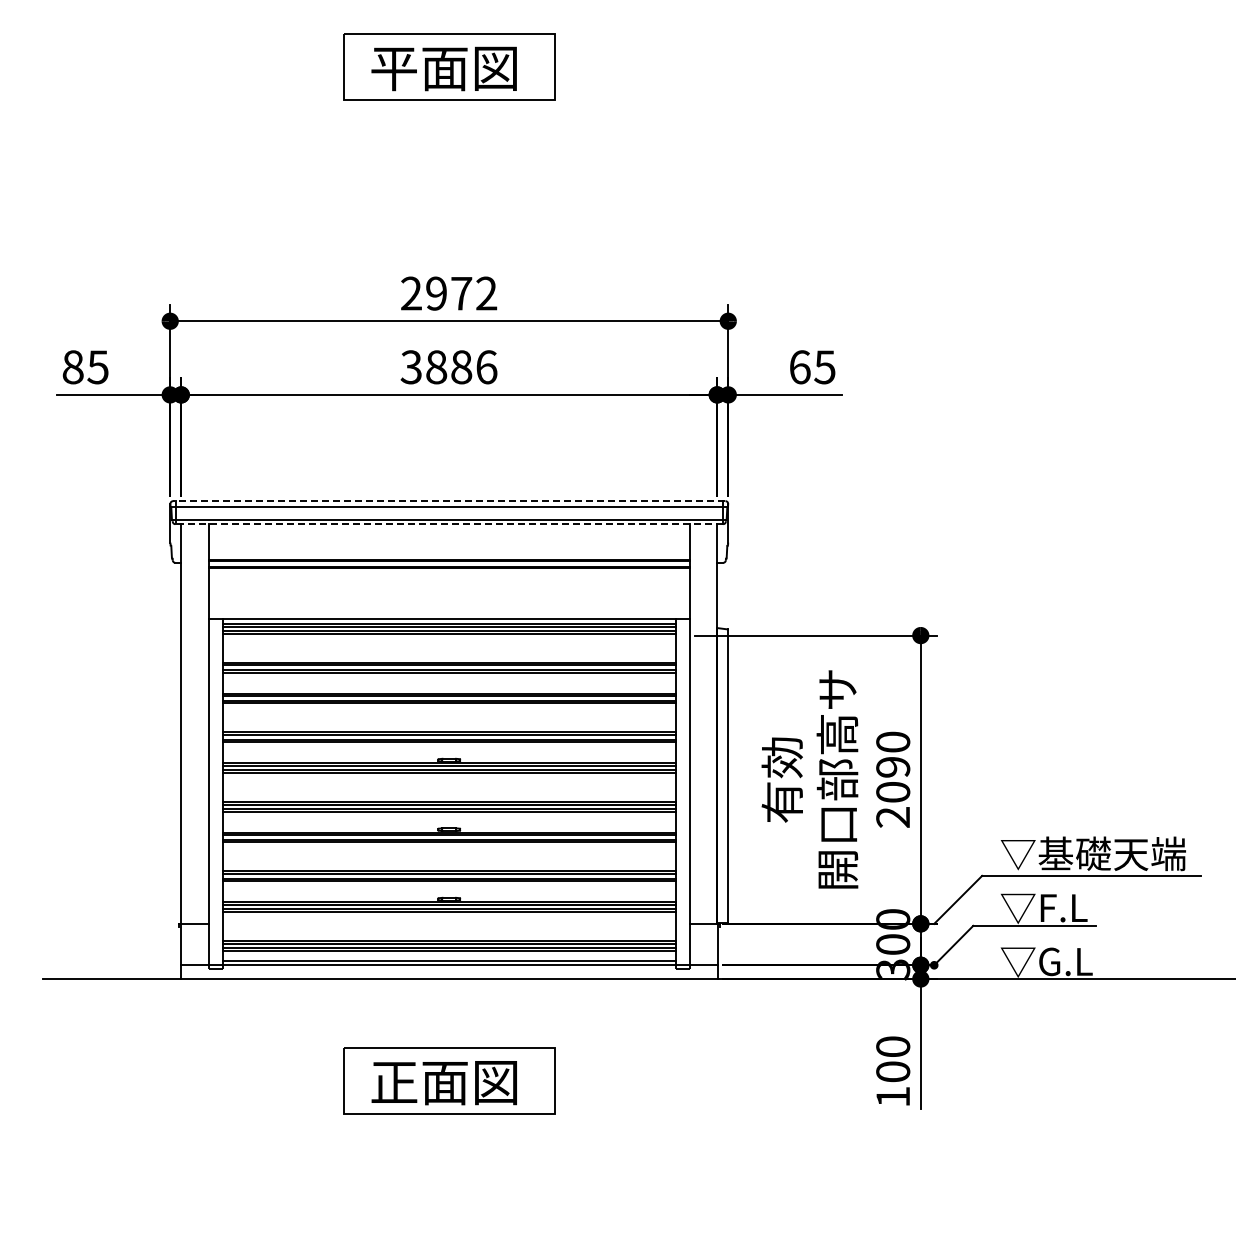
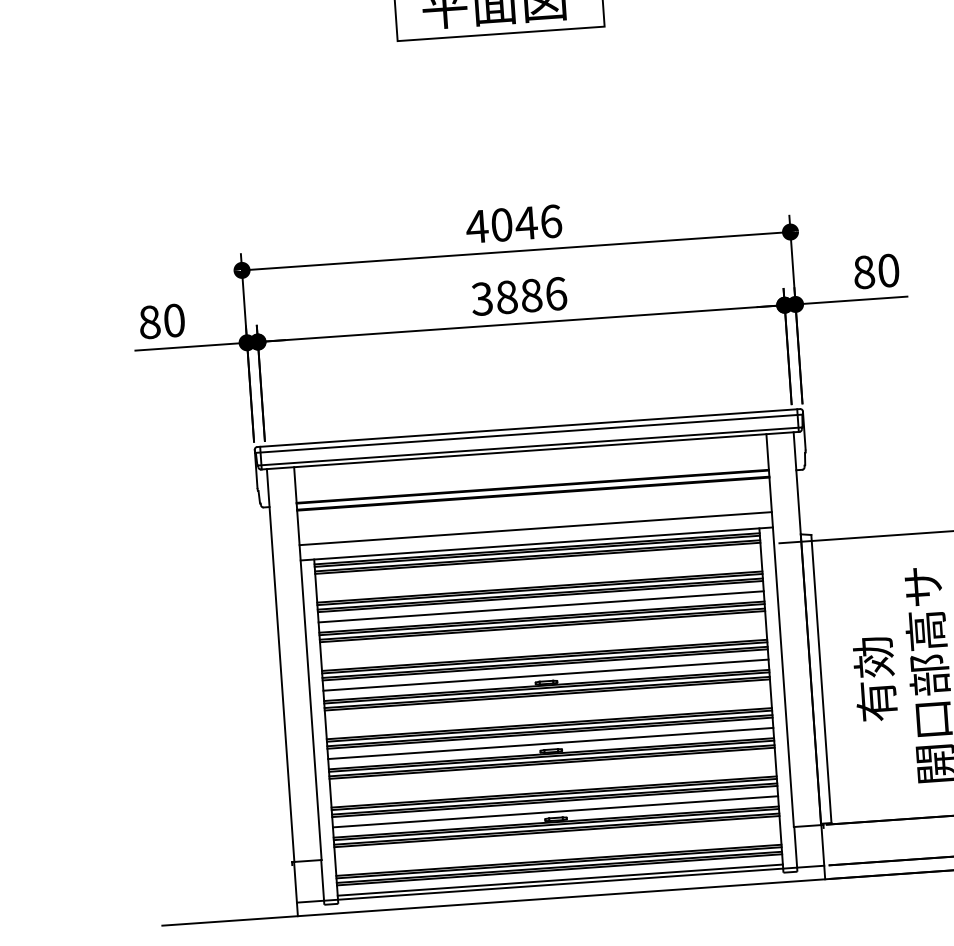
text: (448, 293) -> (513, 224), 2972 -> 4046
text: (97, 367) -> (173, 320), 85 -> 80
text: (812, 367) -> (876, 271), 65 -> 80
line: (448, 501) -> (527, 428), dashed -> solid
line: (448, 524) -> (529, 451), dashed -> solid
line: (449, 603) -> (535, 528), added
line: (448, 683) -> (540, 607), added
line: (448, 752) -> (545, 675), added
line: (448, 822) -> (549, 743), added
line: (448, 891) -> (554, 811), added

